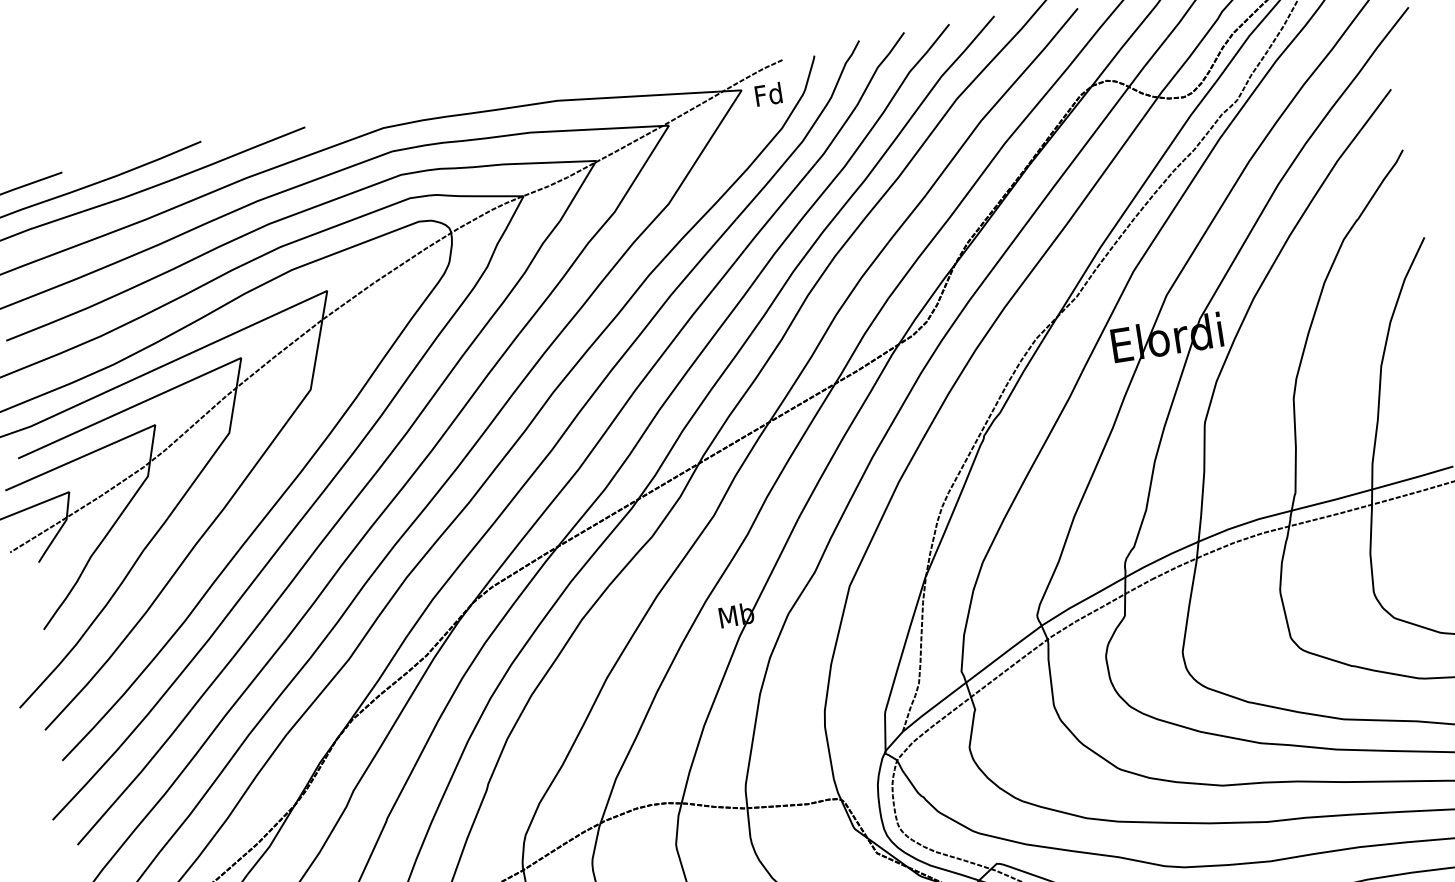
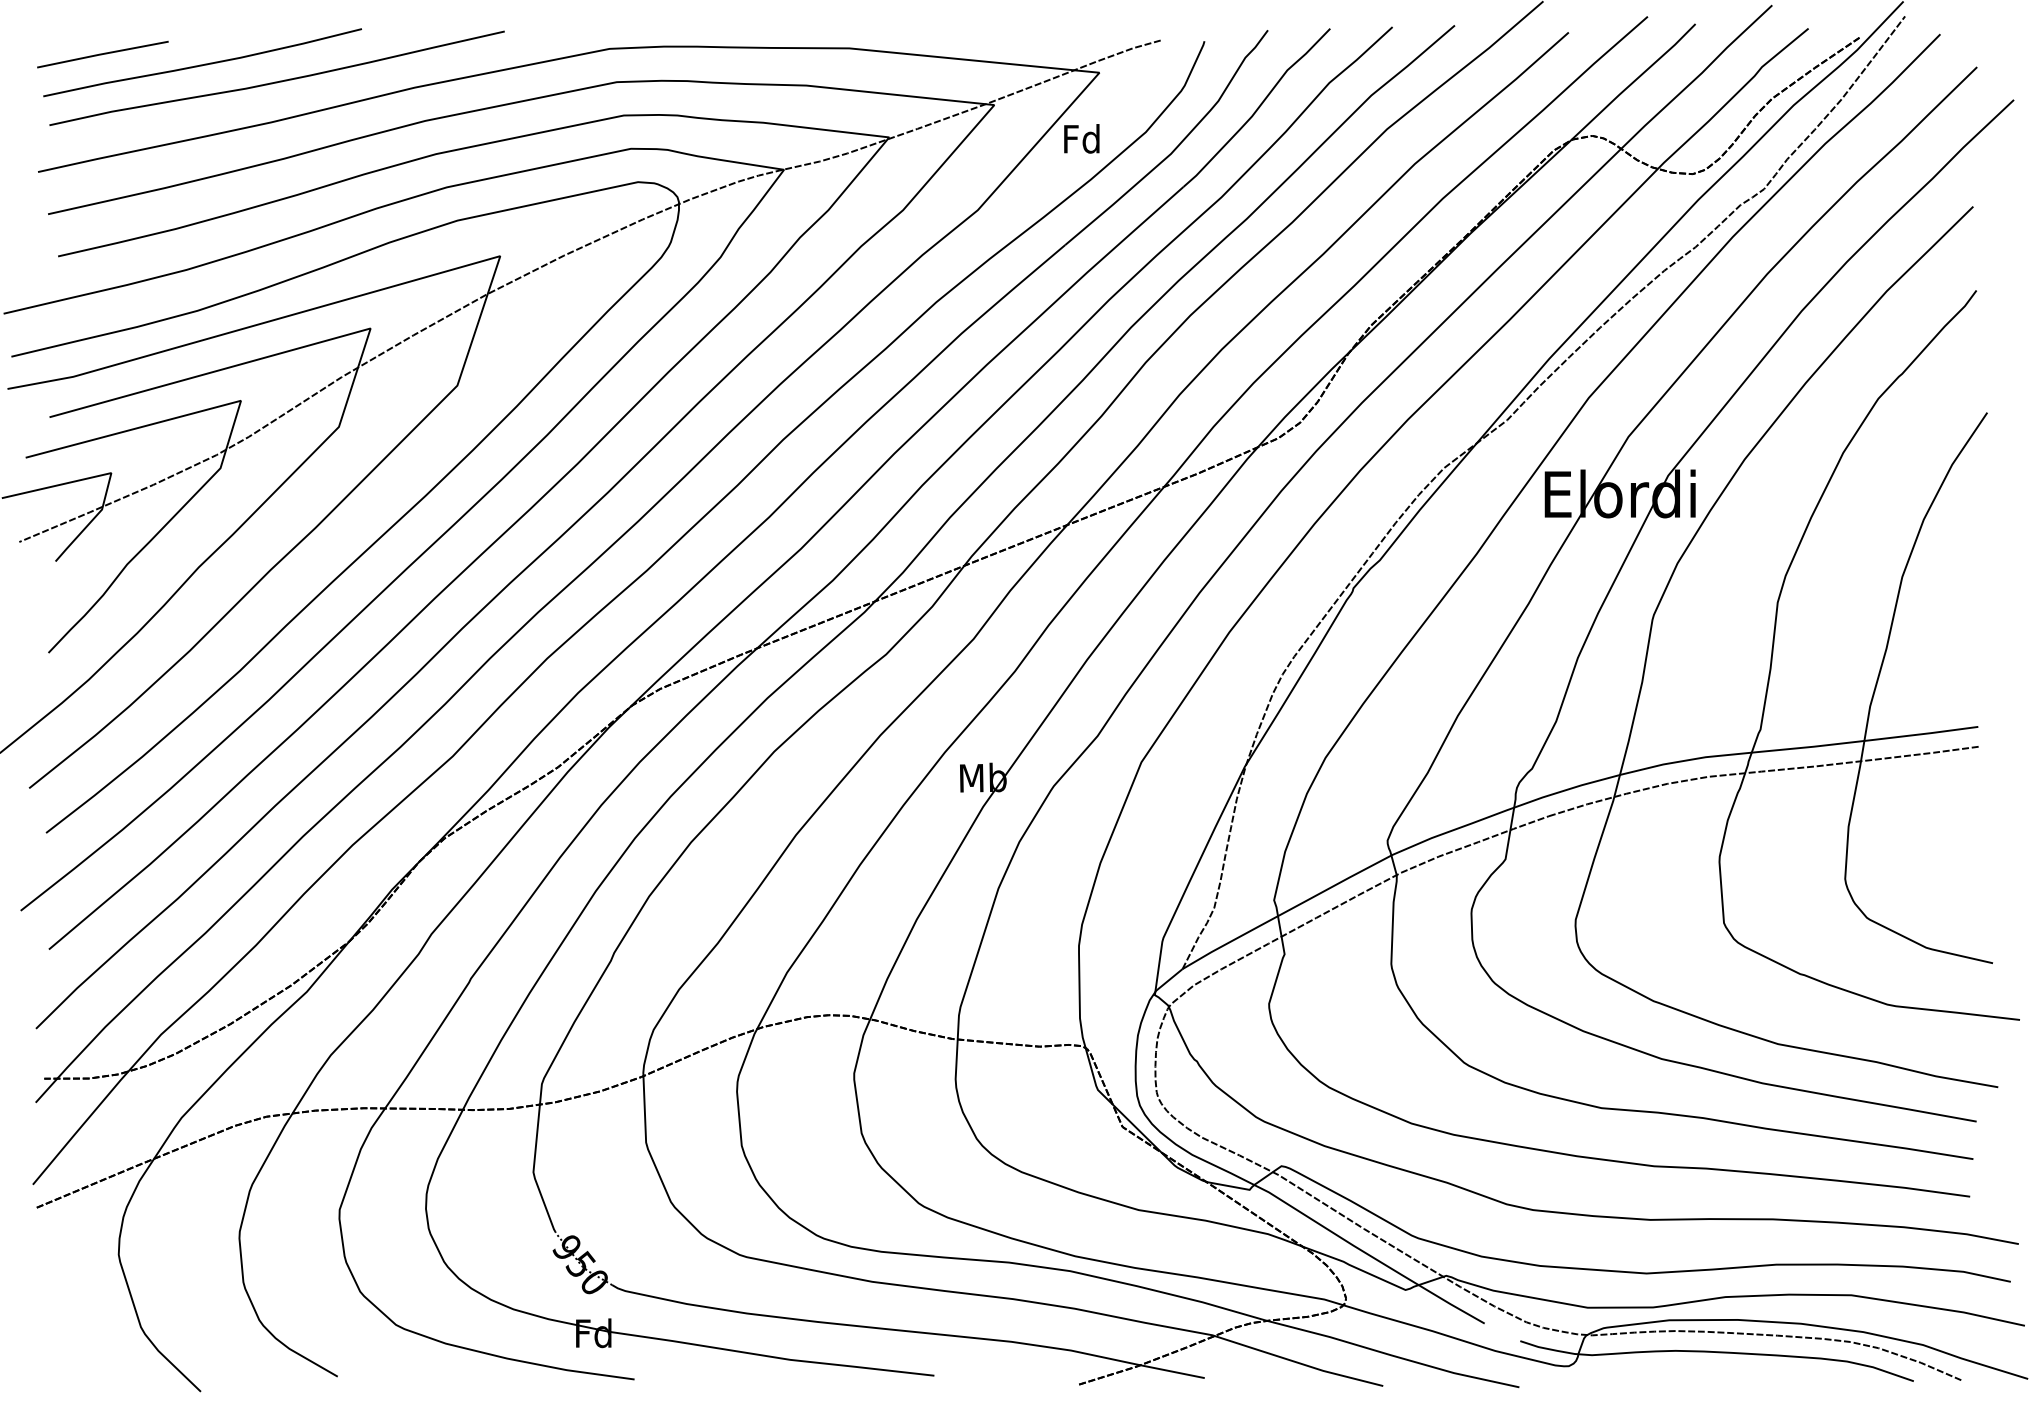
text: (768, 94) -> (1081, 138), moved

